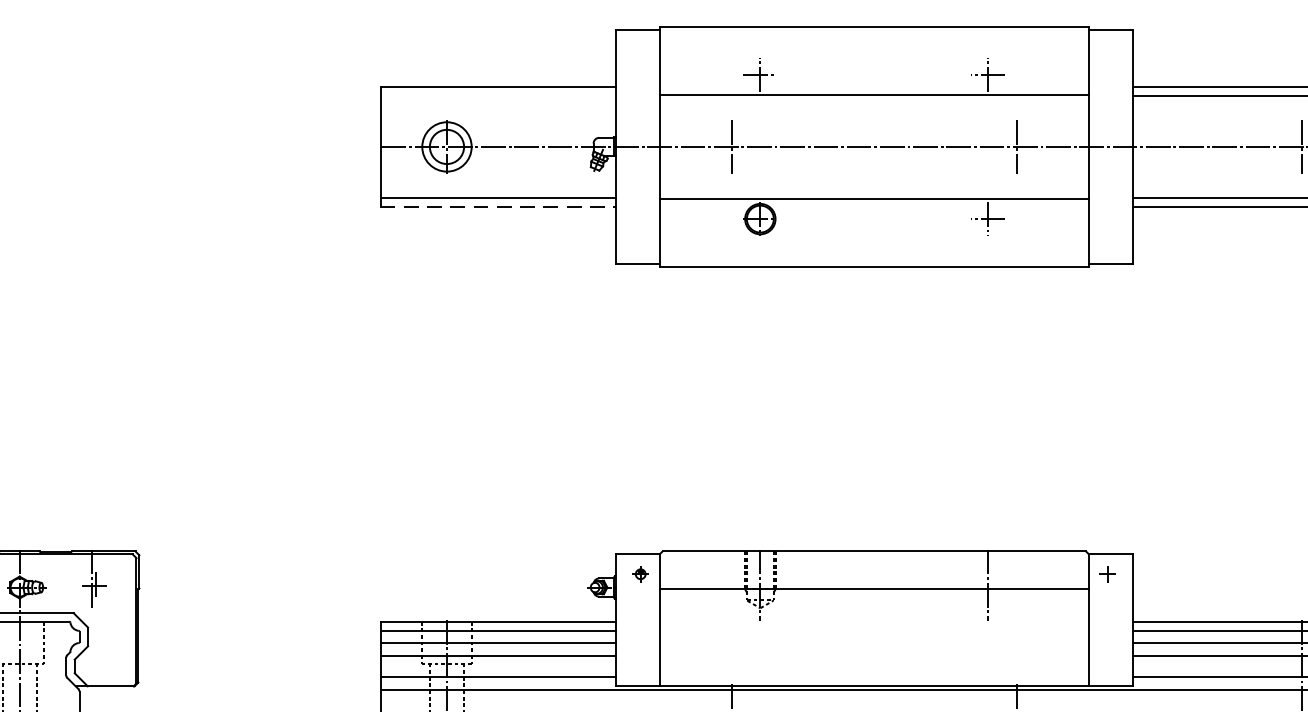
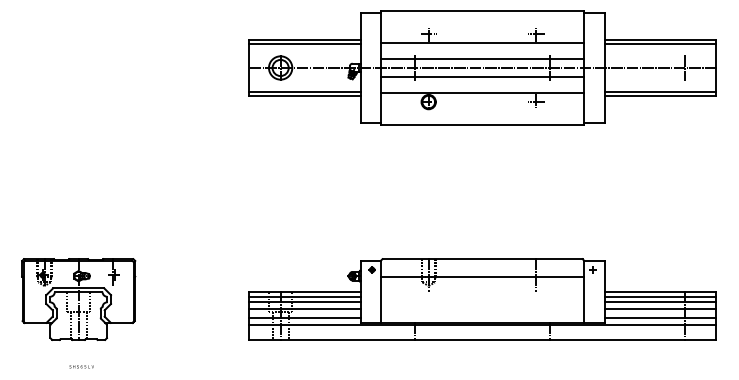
line: (497, 97) -> (304, 44), added
line: (874, 126) -> (482, 58), added
line: (874, 167) -> (482, 77), added
line: (497, 207) -> (304, 96), dashed -> solid

